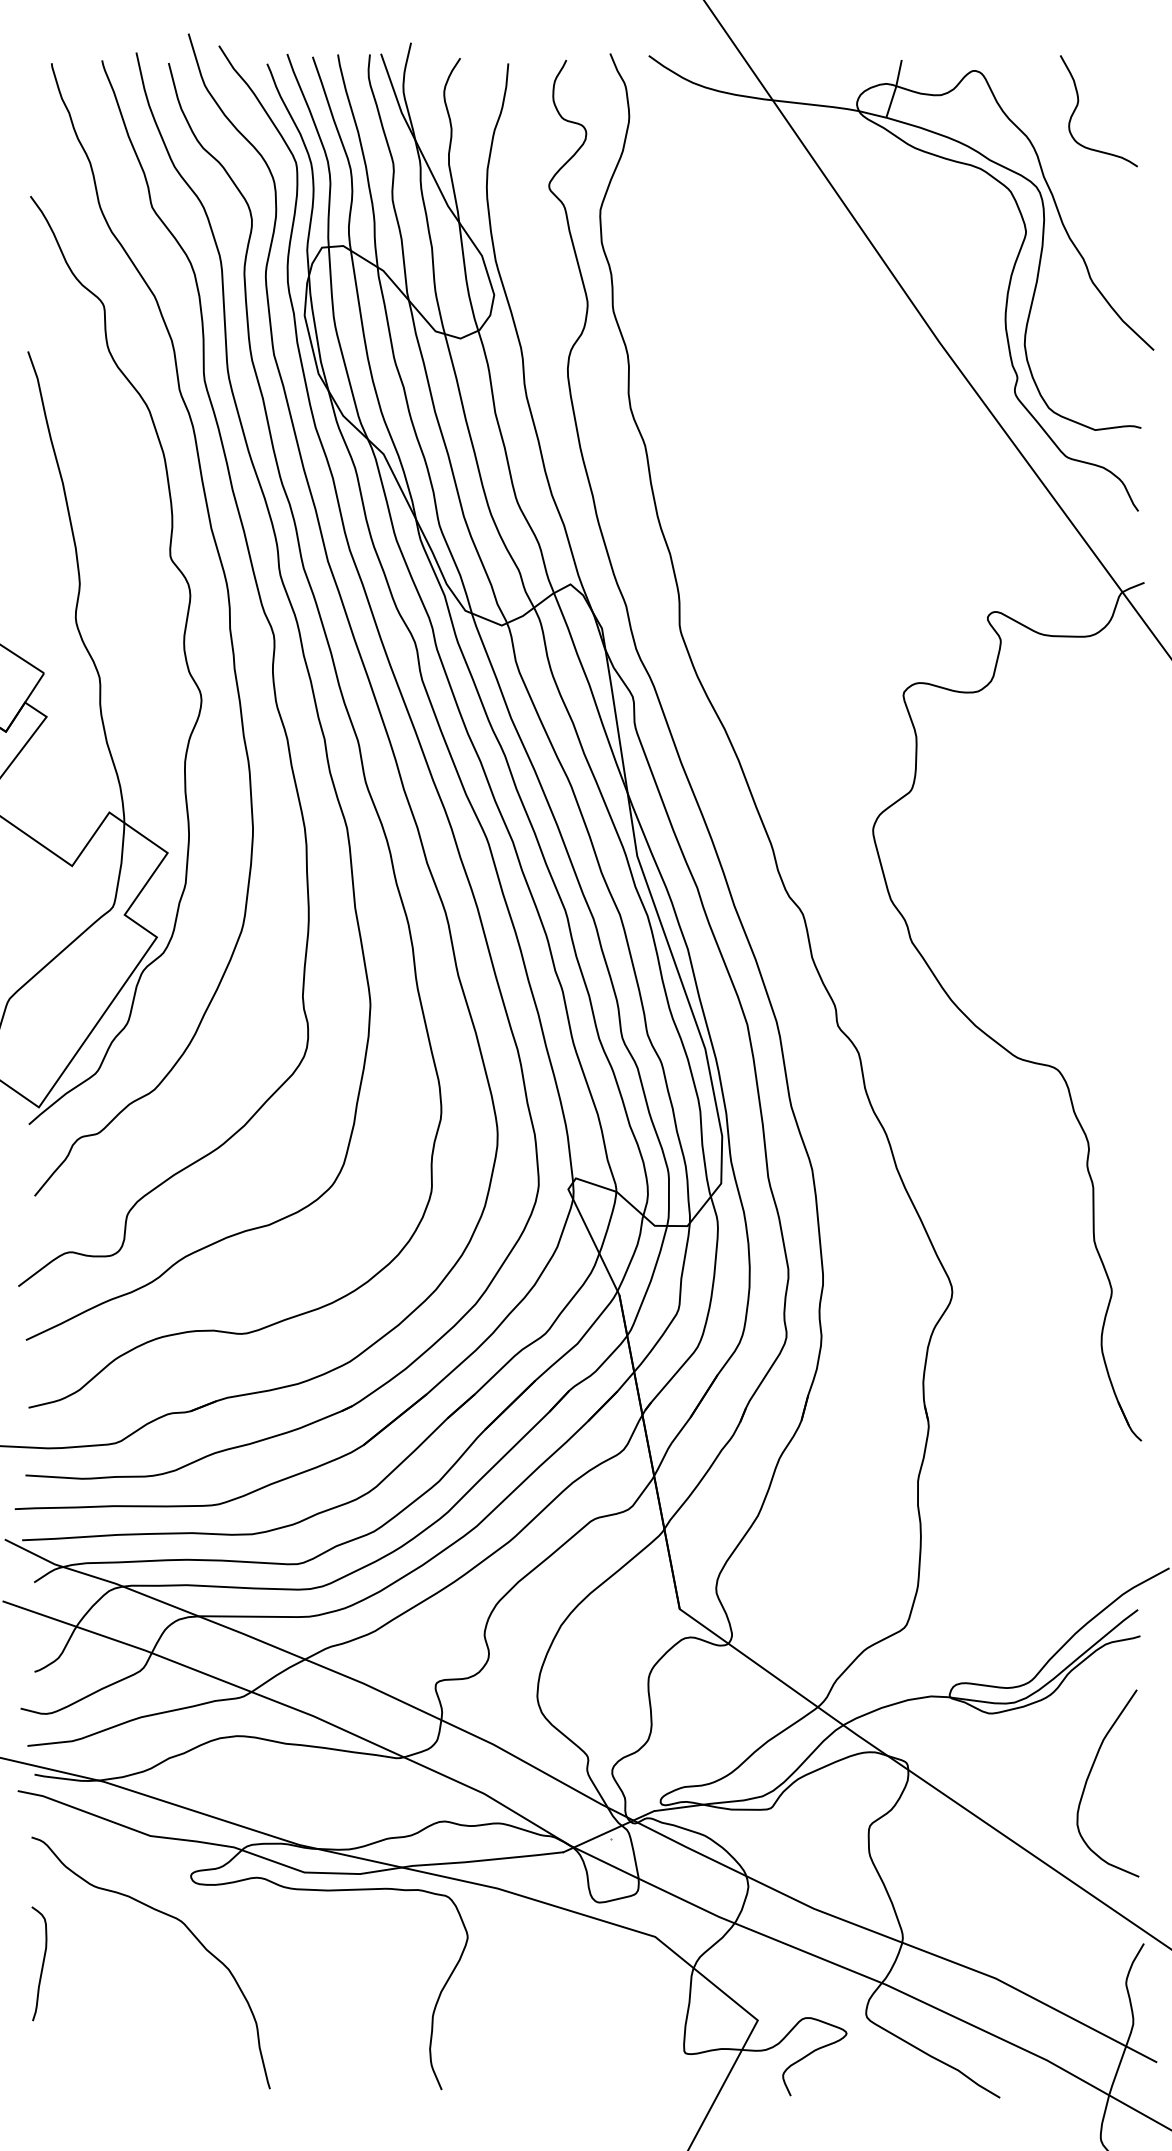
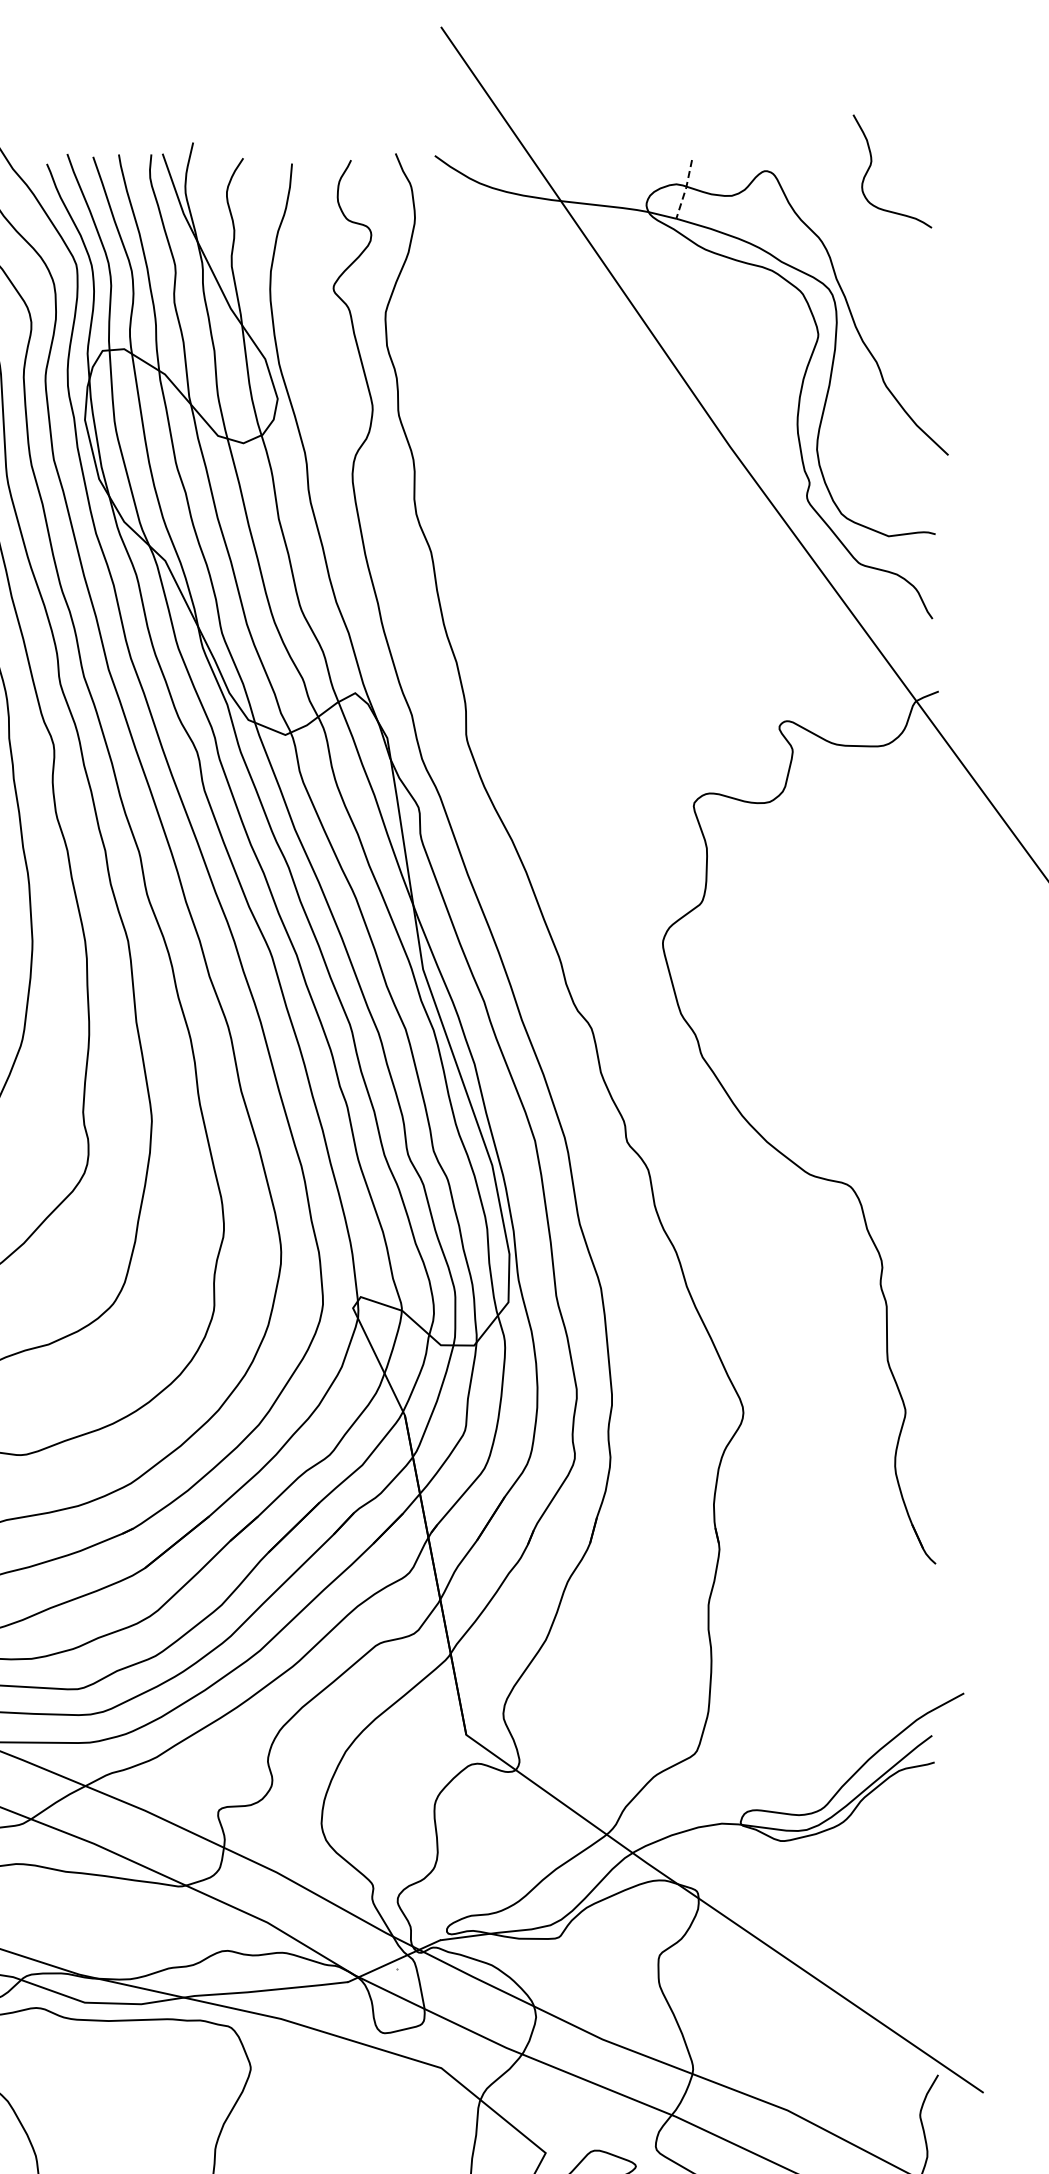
line: (895, 89) -> (685, 190), solid -> dashed
curve: (1078, 105) -> (871, 165), moved
curve: (1090, 1774) -> (883, 1903), removed

